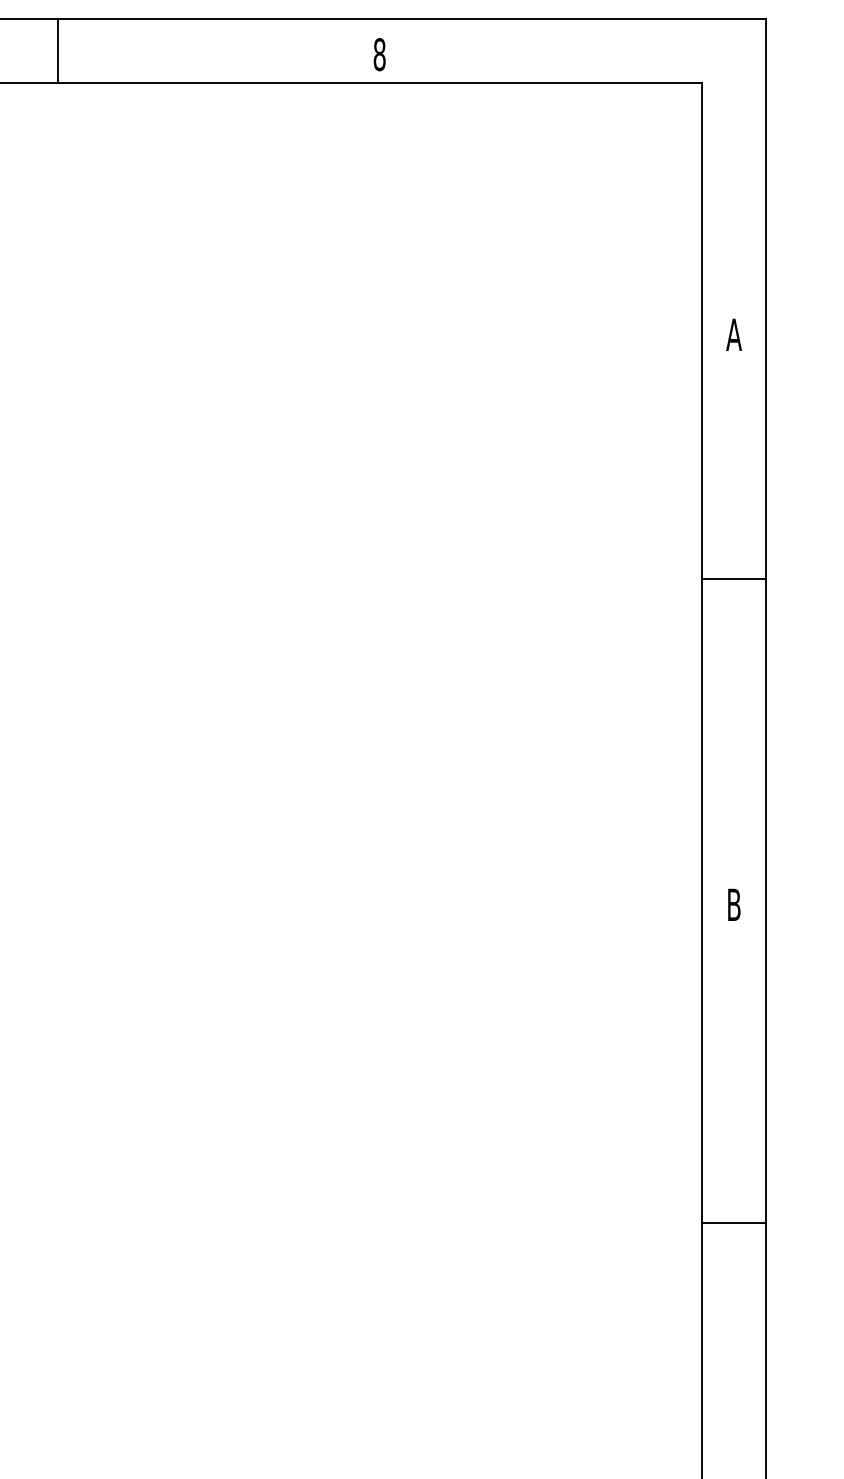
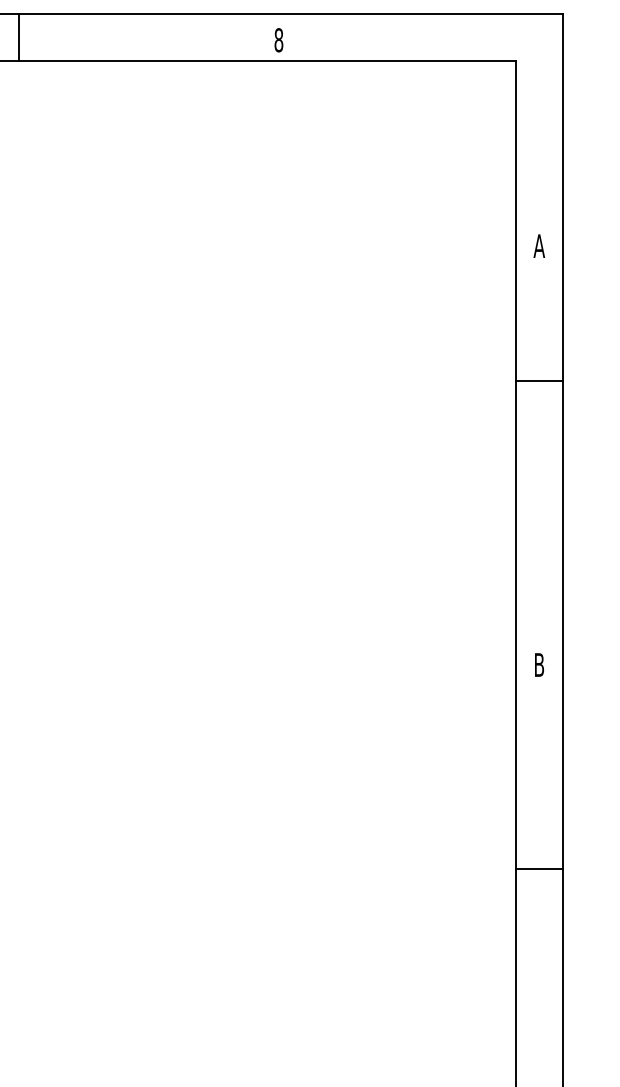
line: (57, 50) -> (19, 37), moved
line: (734, 578) -> (539, 380), moved
line: (734, 1223) -> (539, 869), moved

